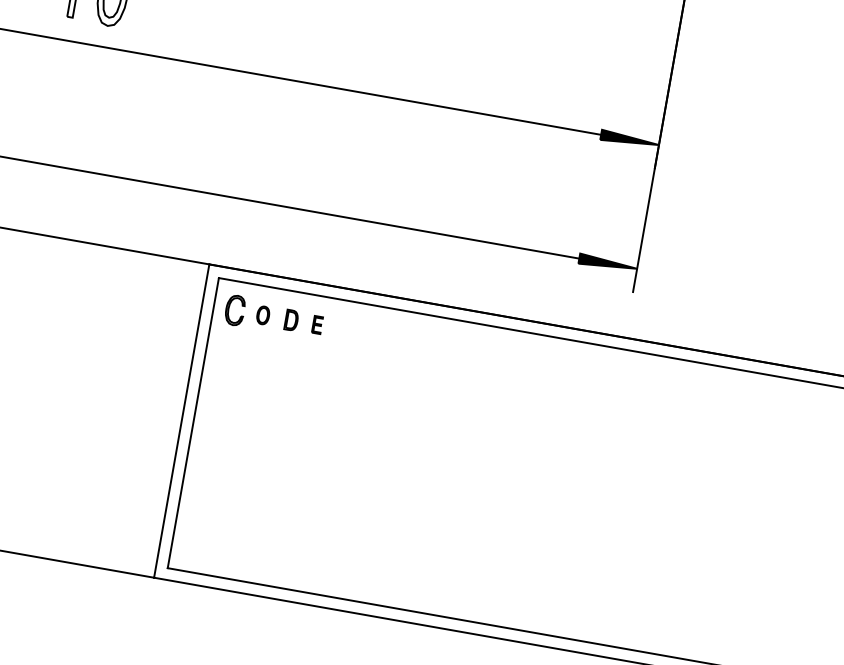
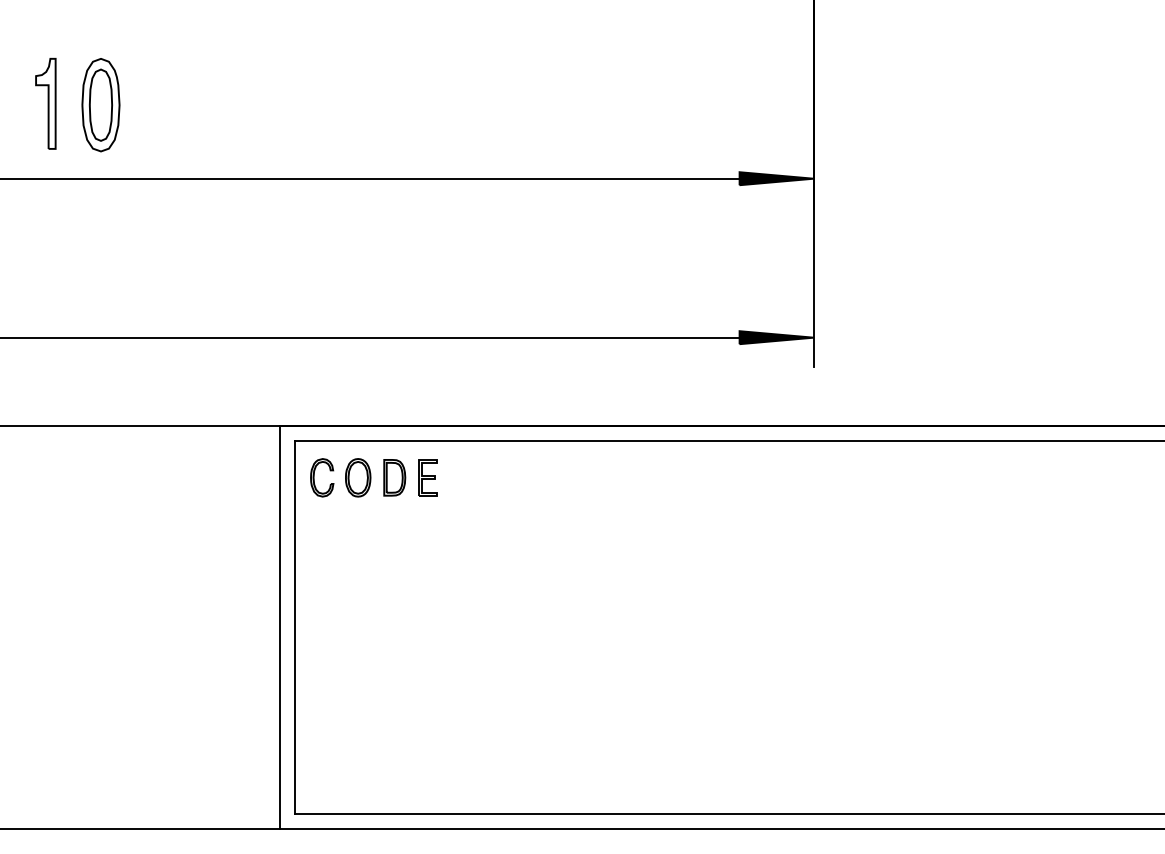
part: (263, 315) -> (358, 477), size x1.67
part: (291, 320) -> (394, 477), size x1.43
part: (317, 324) -> (427, 477), size x1.67

